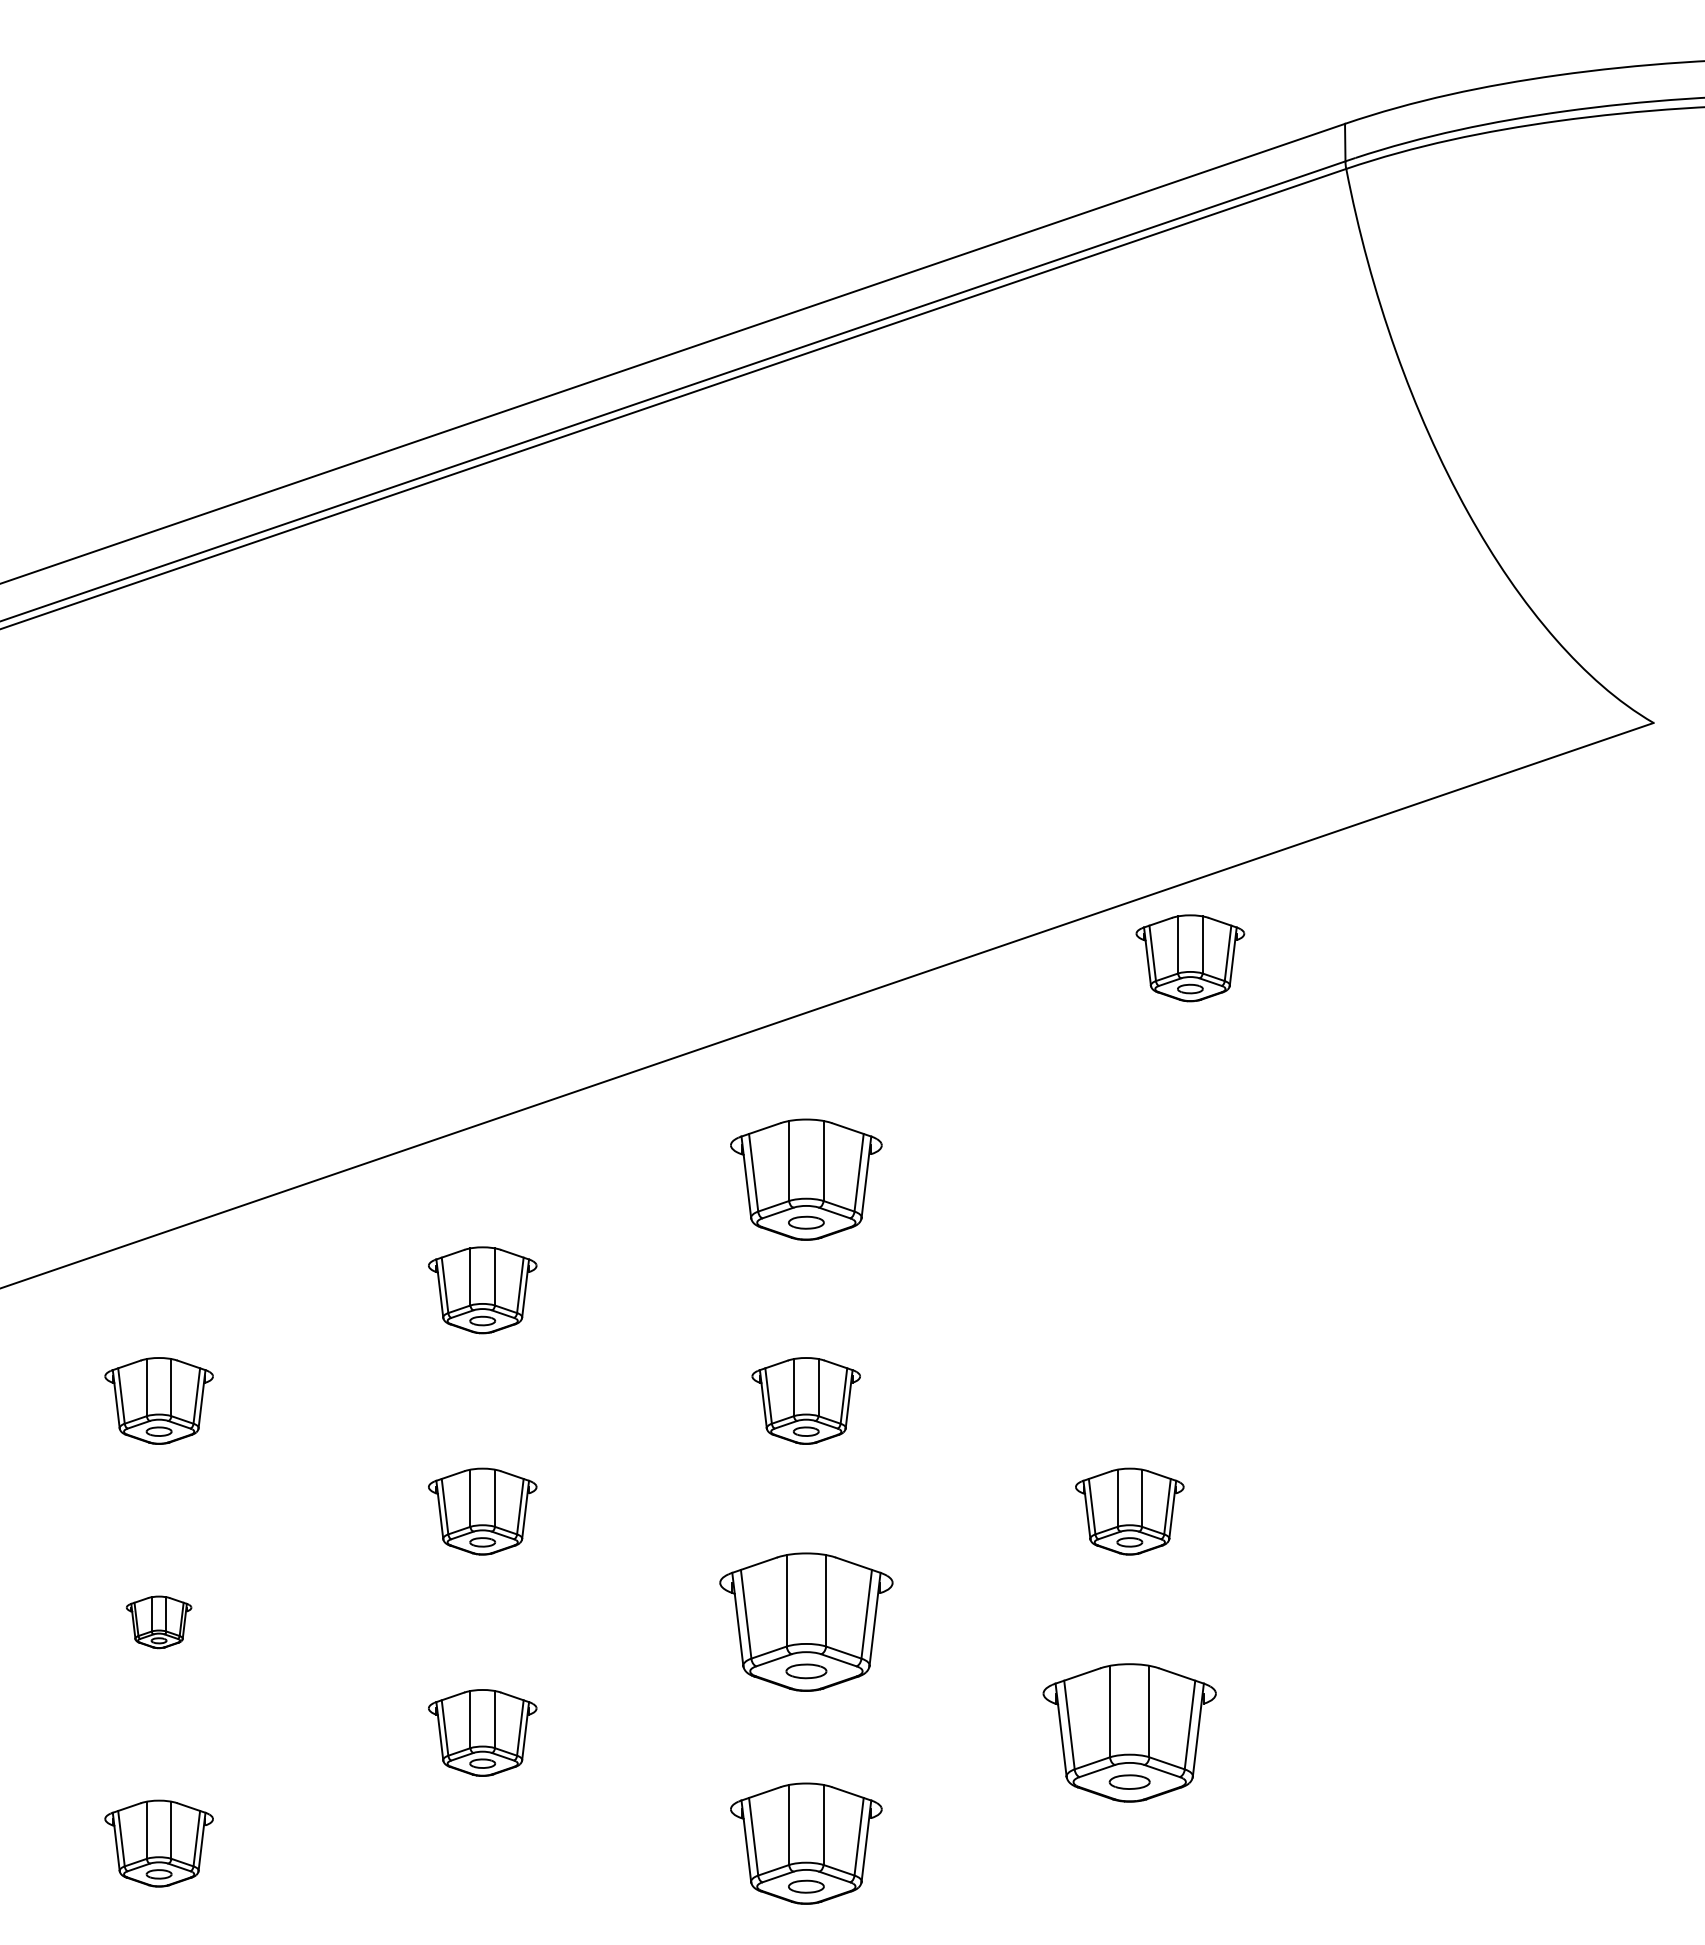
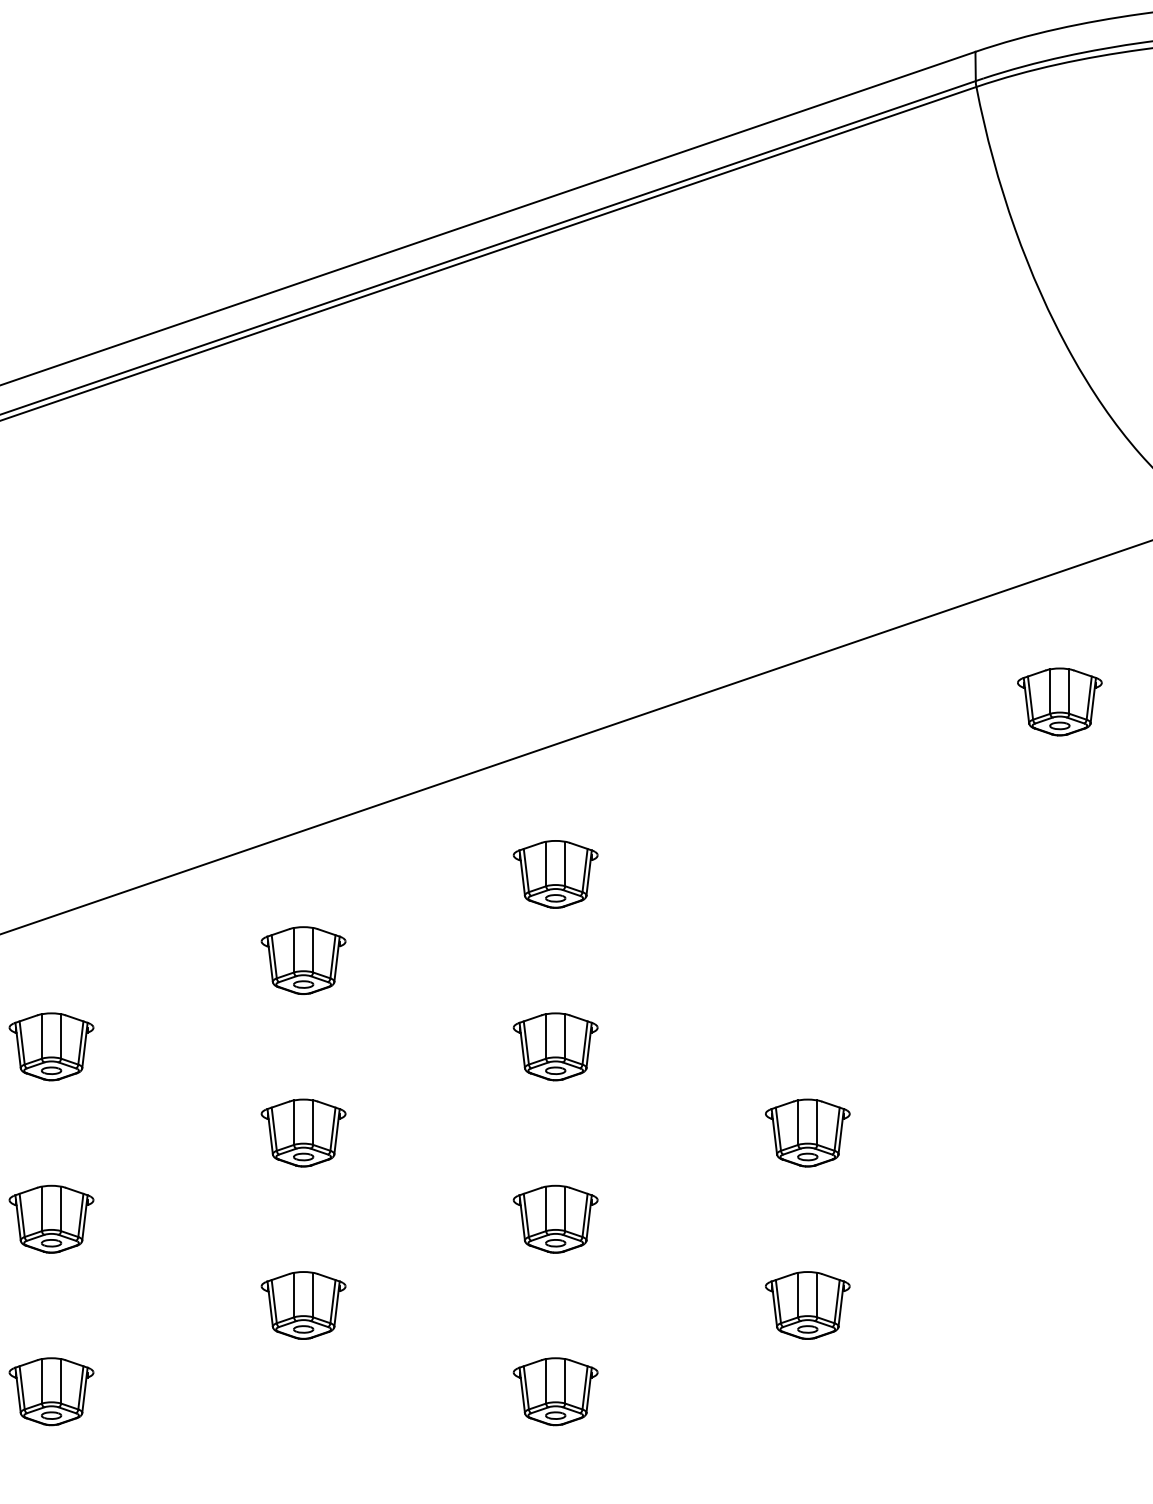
part: (1190, 958) -> (1059, 702), moved
part: (805, 1179) -> (555, 874), size x0.71
part: (158, 1622) -> (51, 1219), size x1.67
part: (805, 1622) -> (555, 1219), size x0.62
part: (1129, 1732) -> (807, 1305), size x0.62
part: (805, 1843) -> (555, 1391), size x0.71

